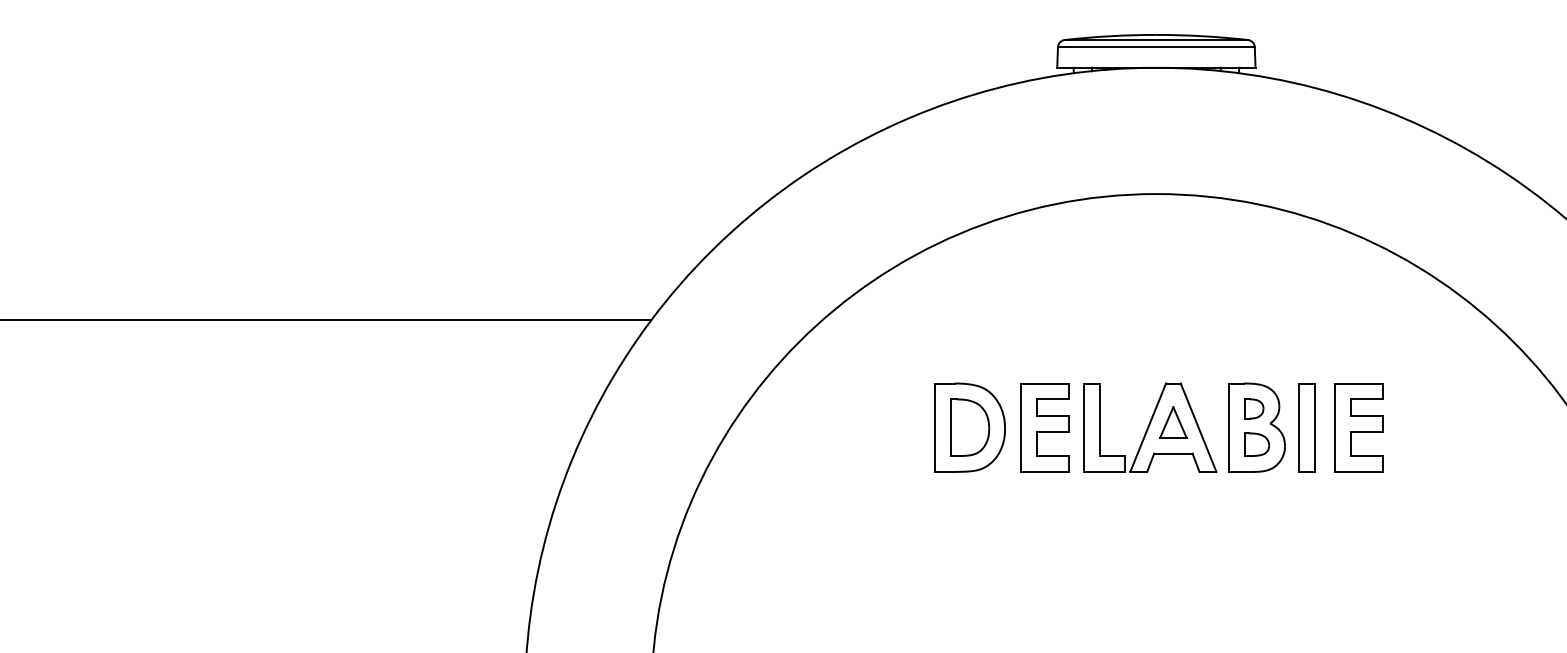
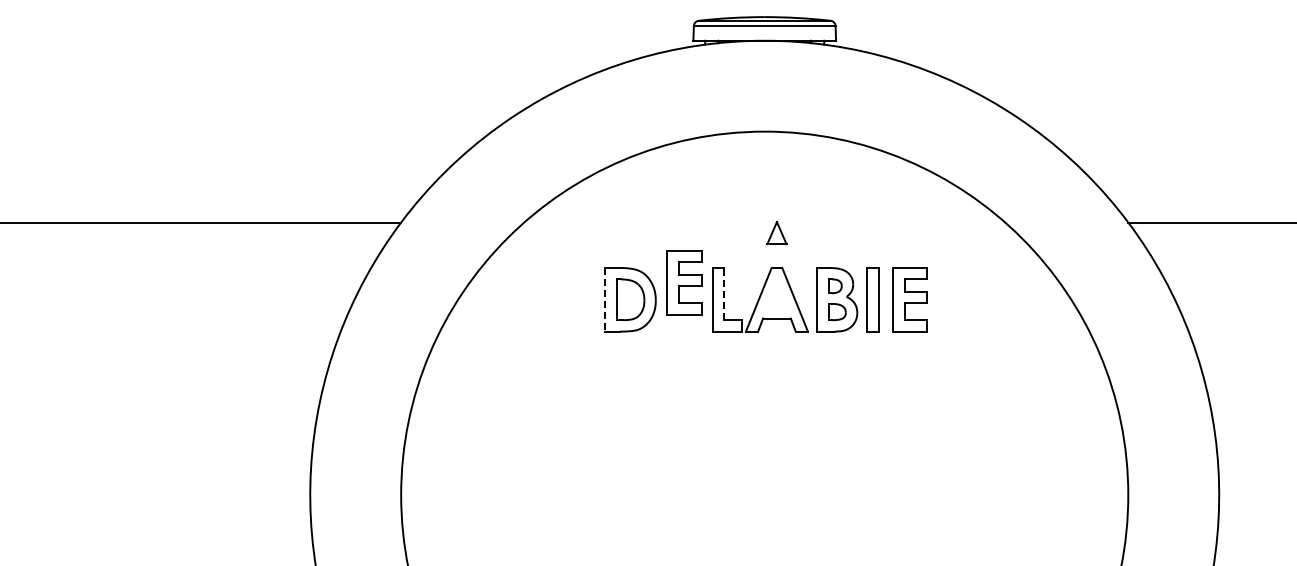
line: (1100, 418) -> (724, 293), solid -> dashed
part: (1172, 423) -> (776, 233), moved
line: (935, 427) -> (605, 299), solid -> dashed
part: (1044, 427) -> (684, 282), moved

